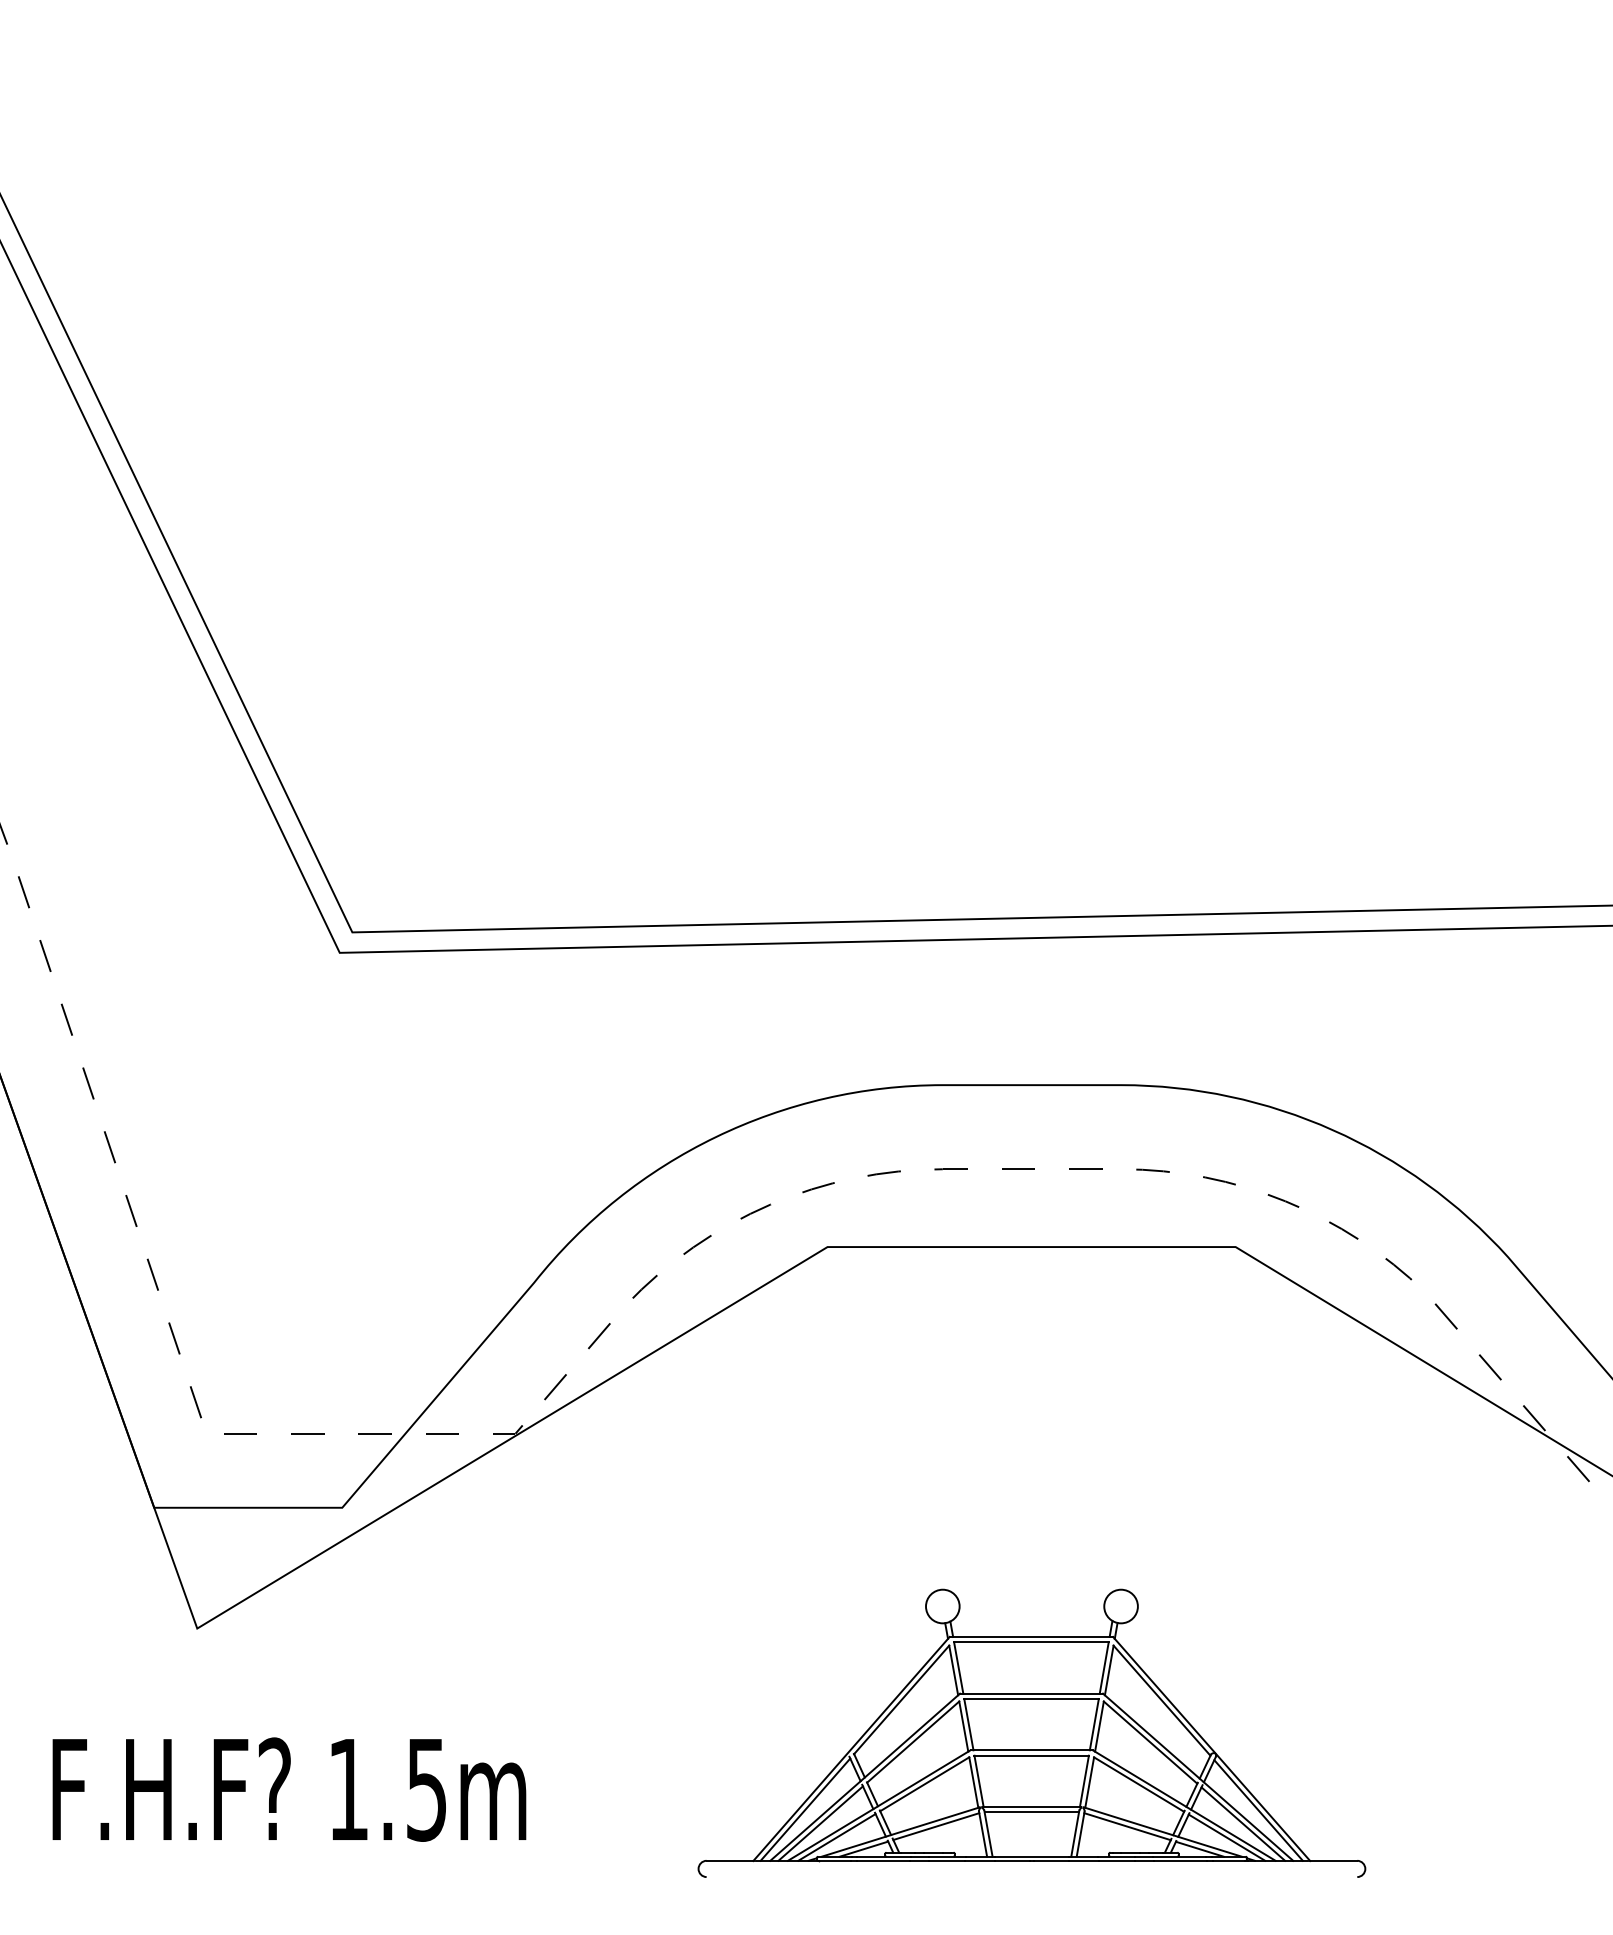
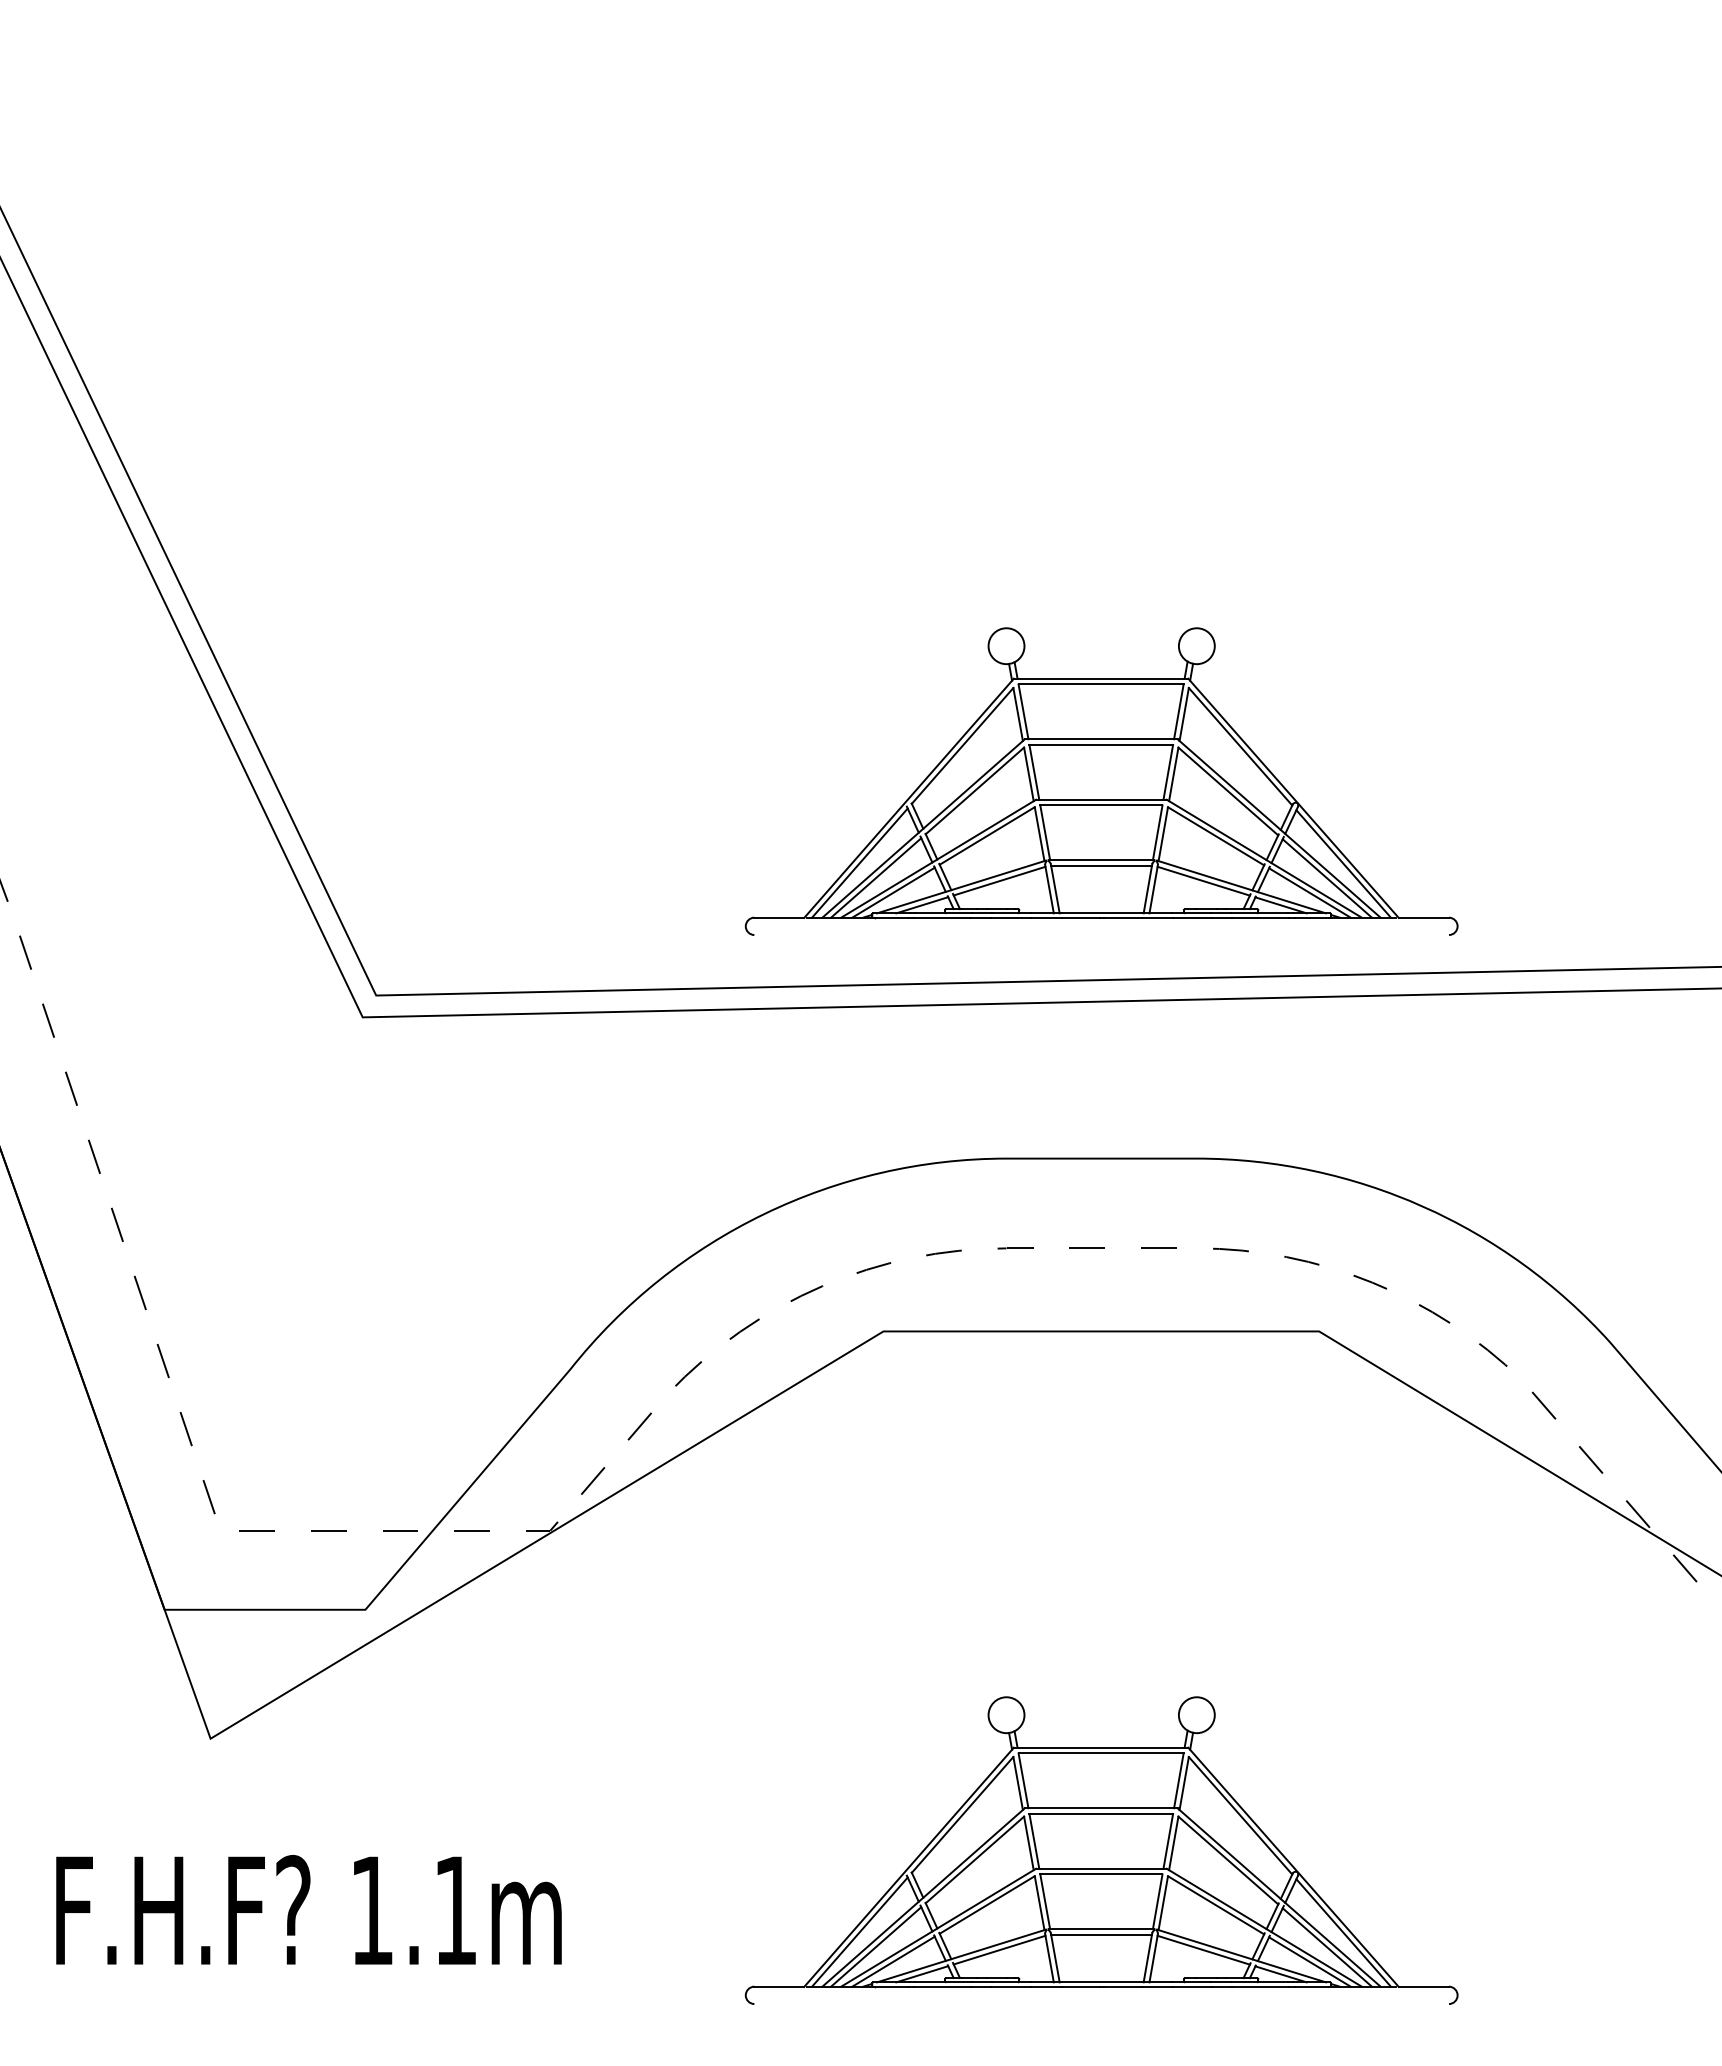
part: (1031, 731) -> (1101, 781), added
text: (426, 1790) -> (455, 1911), 1.5m -> 1.1m

